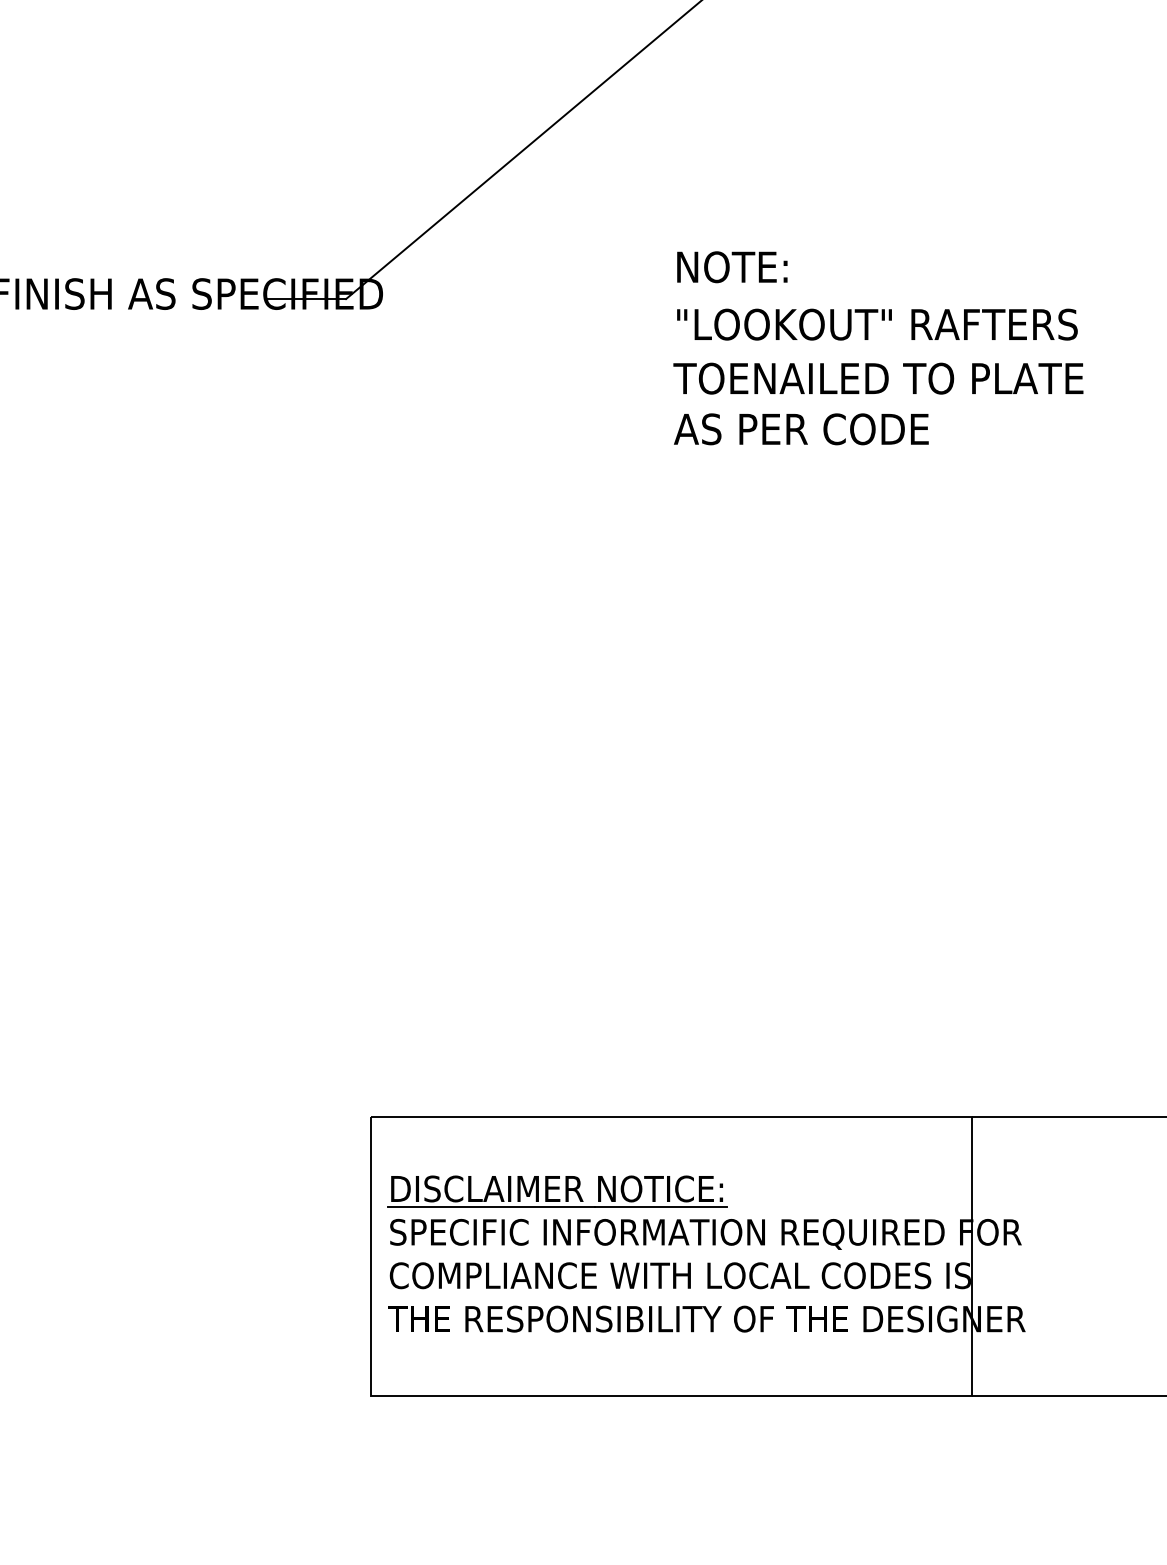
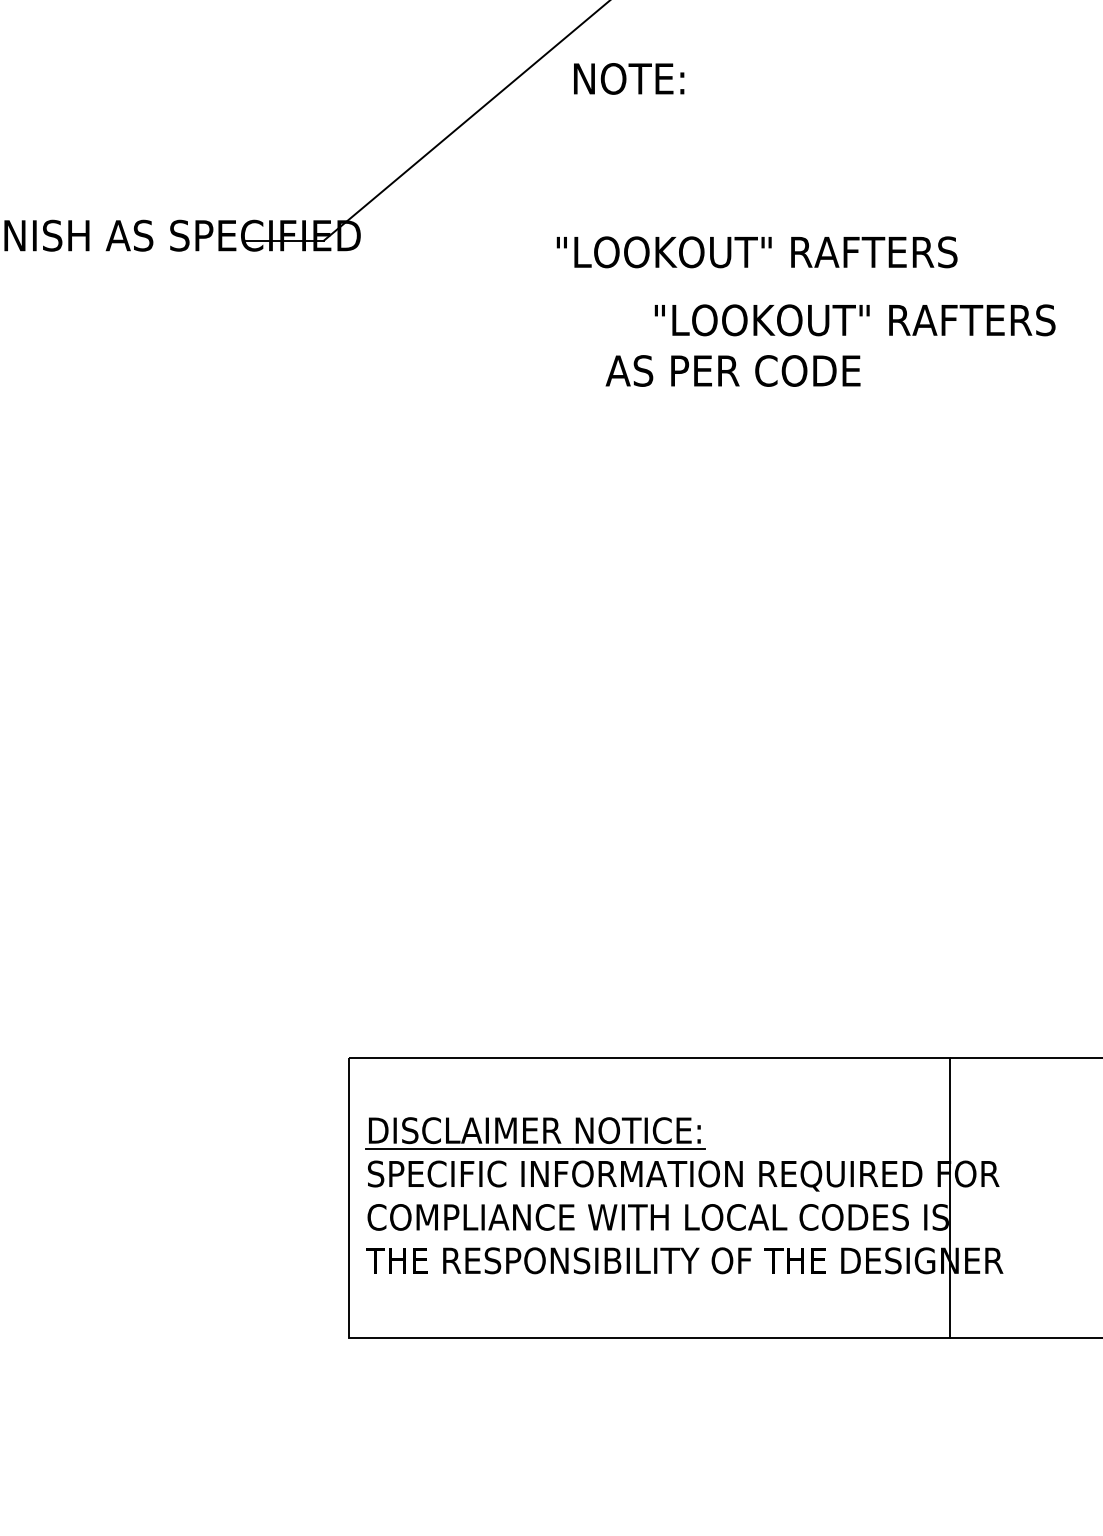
text: (732, 267) -> (629, 79), moved
text: (877, 324) -> (757, 252), moved
text: (878, 378) -> (856, 320), TOENAILED TO PLATE -> "LOOKOUT" RAFTERS
text: (801, 429) -> (733, 371), moved

